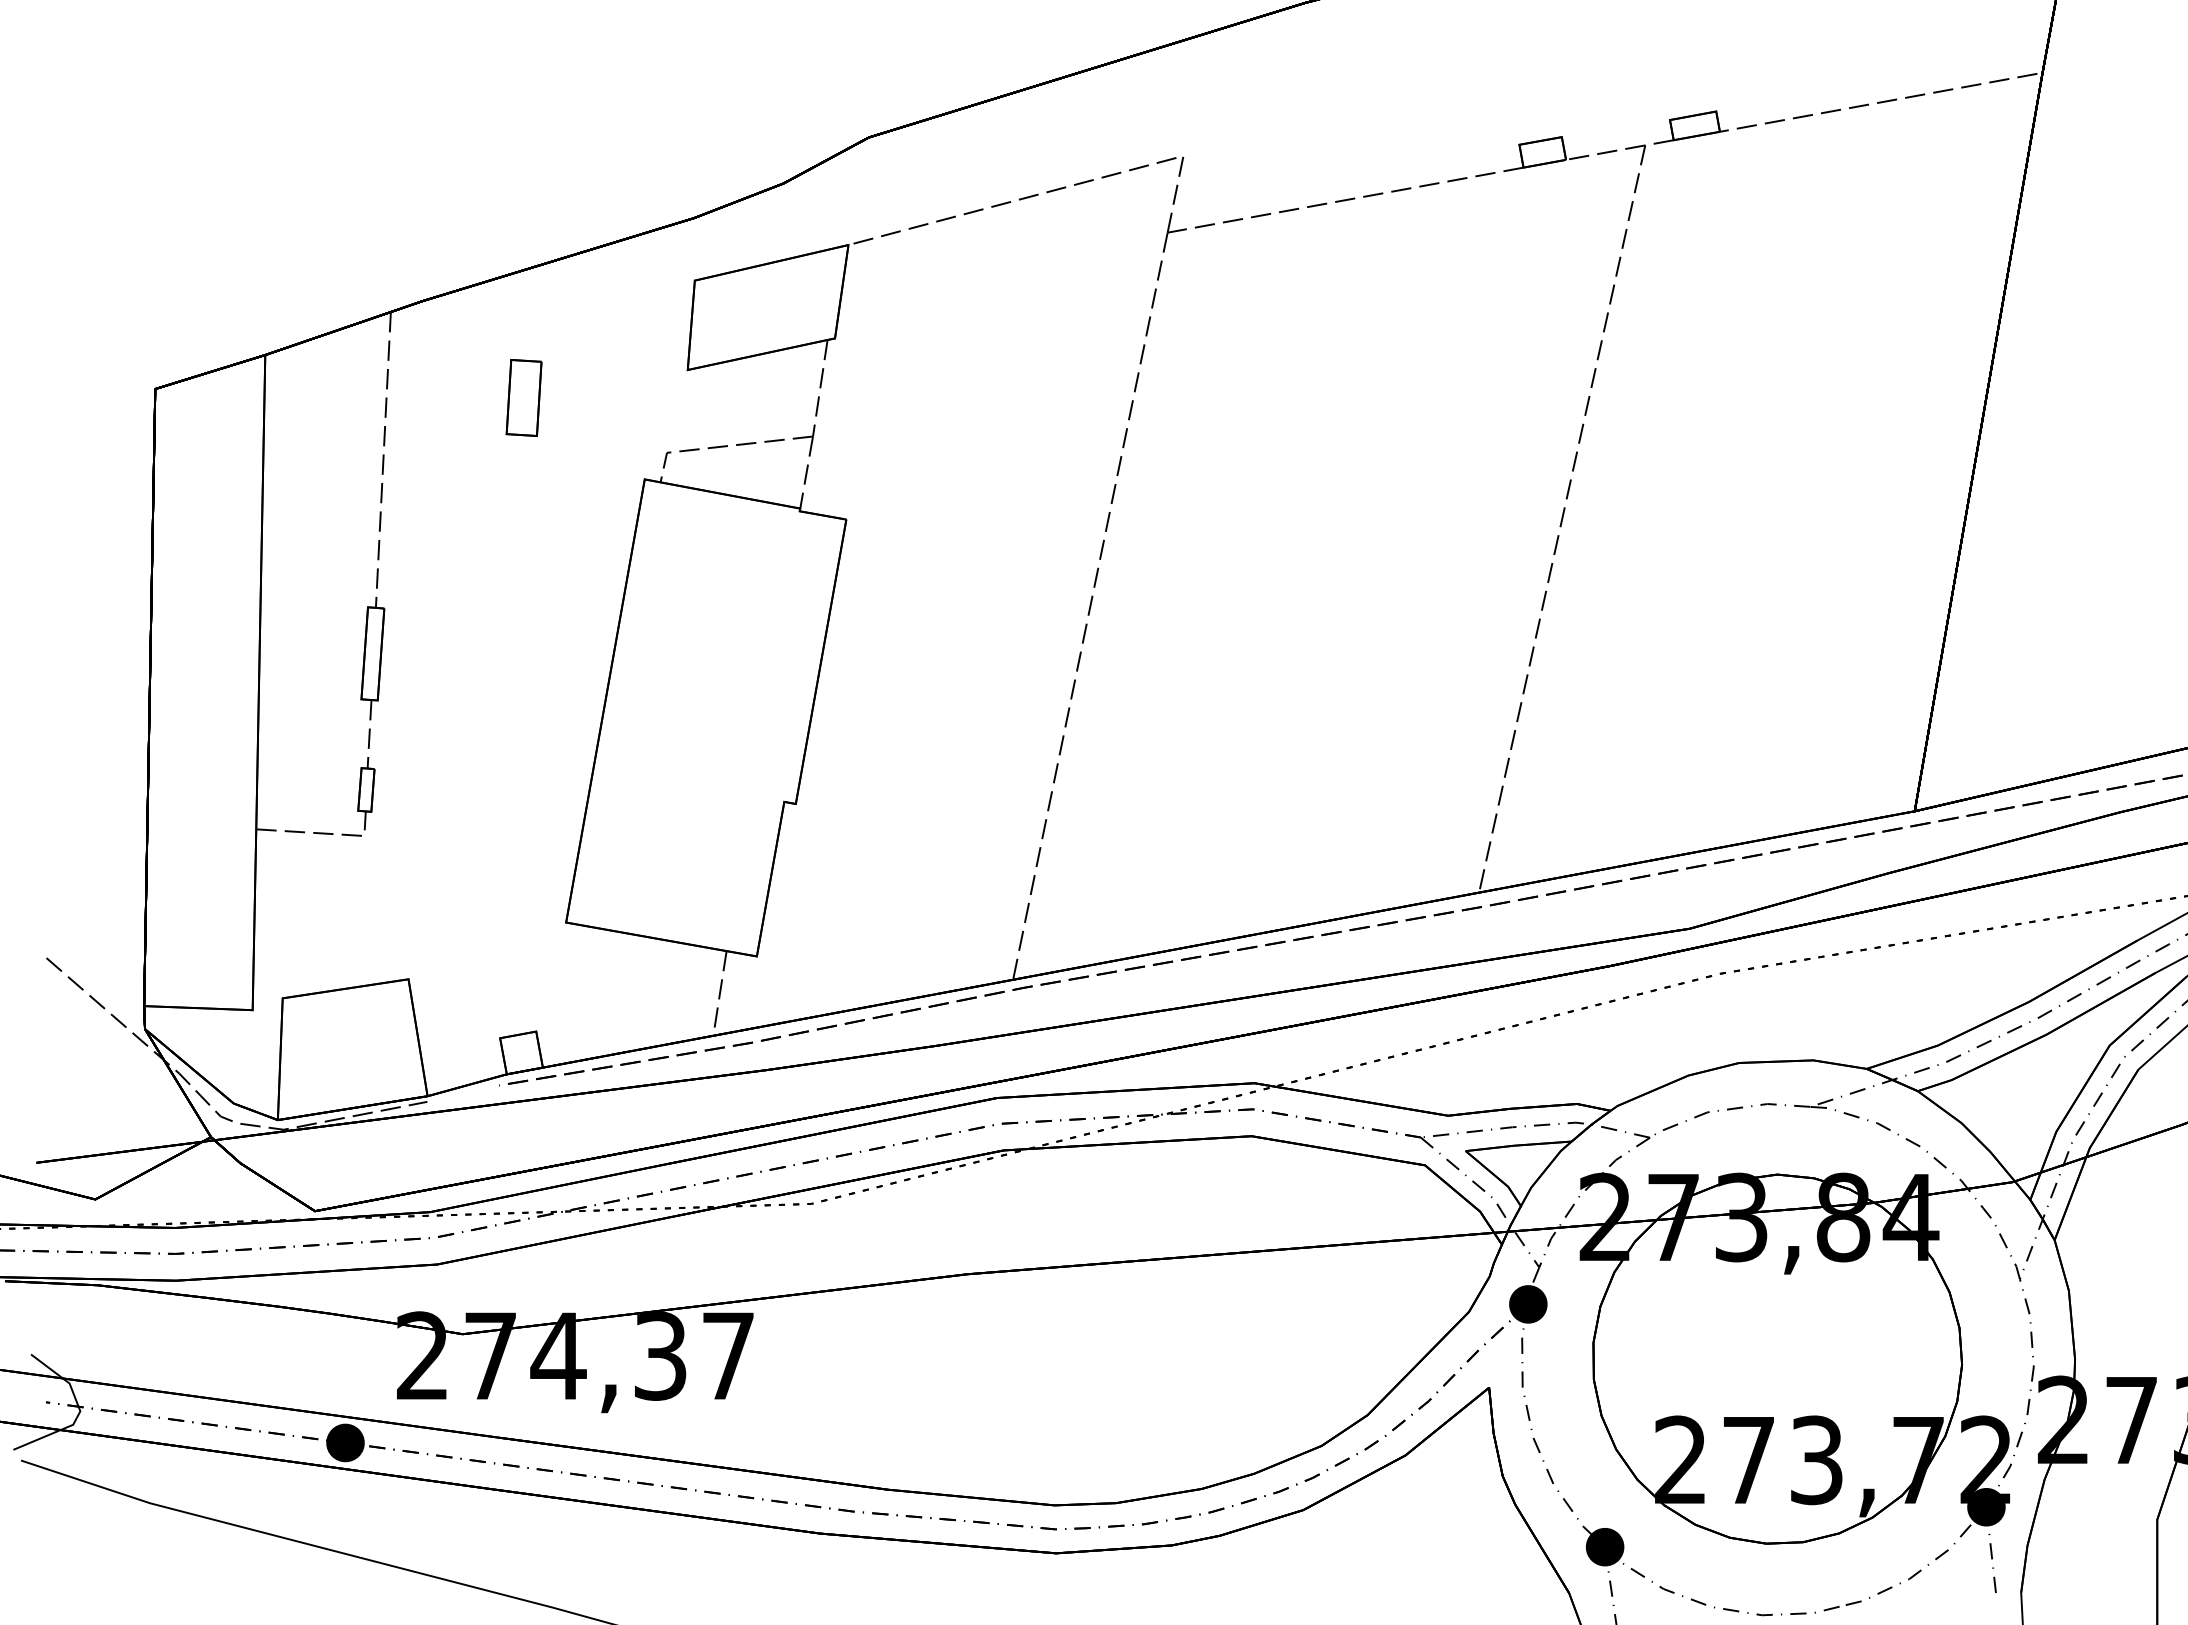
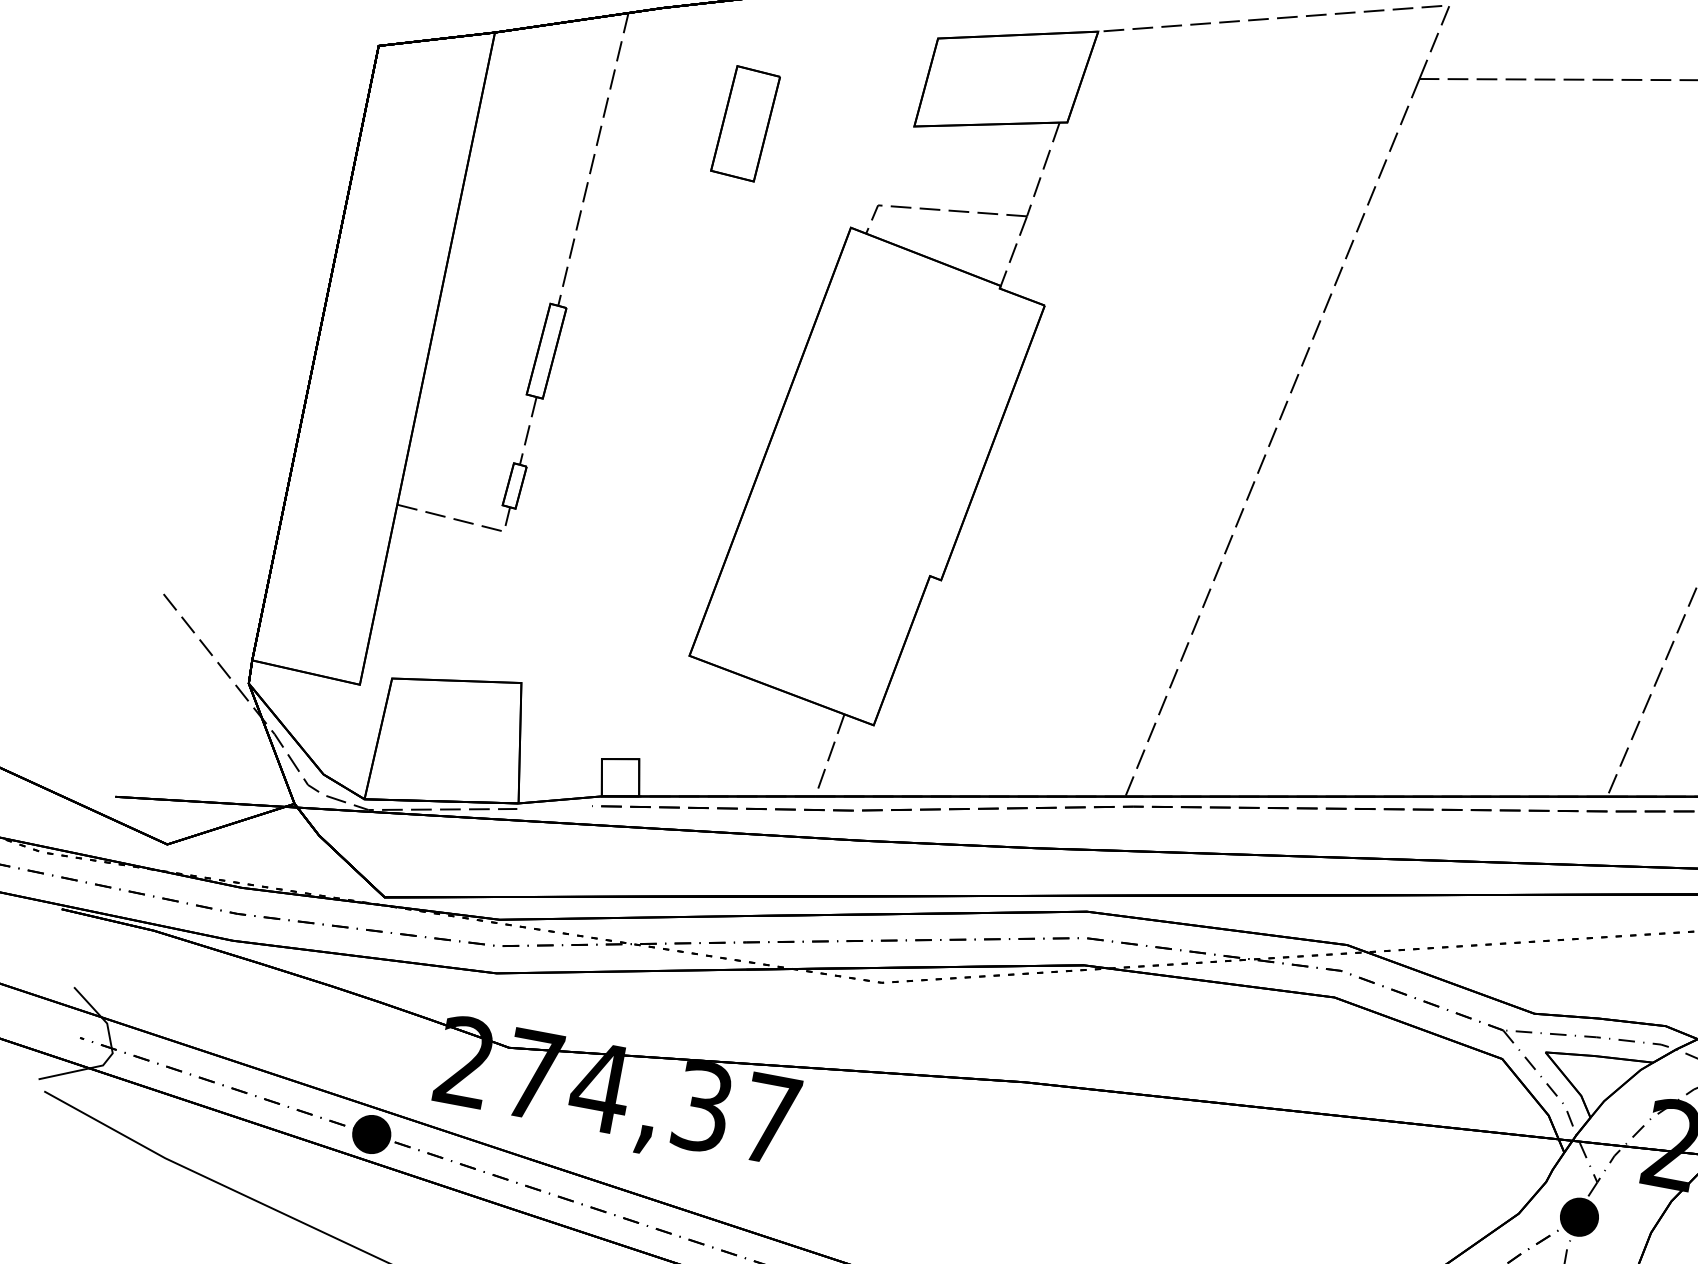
part: (523, 397) -> (745, 123), size x1.43

